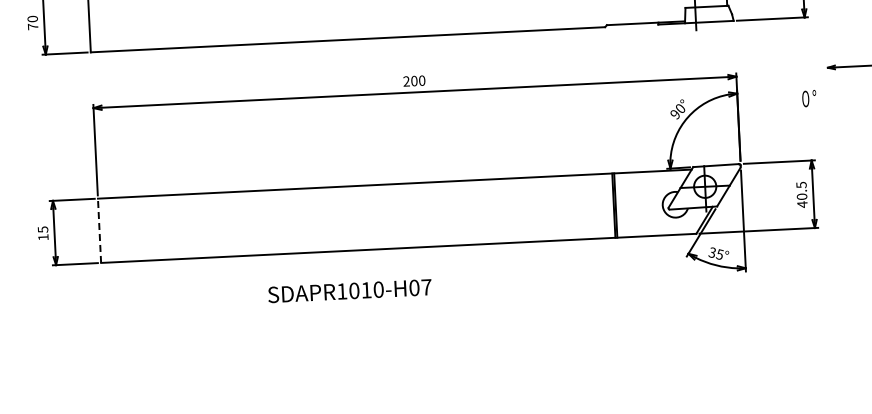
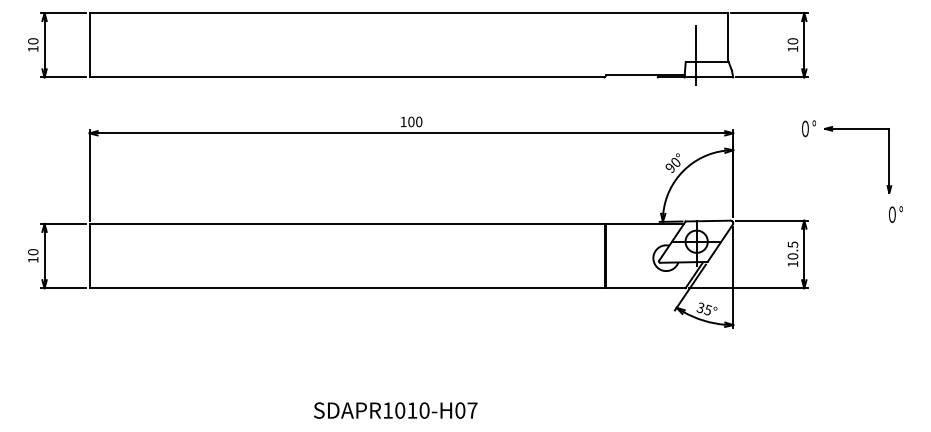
text: (33, 27) -> (33, 49), 70 -> 10
text: (406, 81) -> (403, 121), 200 -> 100
text: (808, 98) -> (808, 128), moved
text: (801, 203) -> (792, 263), 40.5 -> 10.5
text: (43, 229) -> (33, 252), 15 -> 10
line: (99, 230) -> (89, 255), dashed -> solid
text: (349, 291) -> (395, 410), moved

